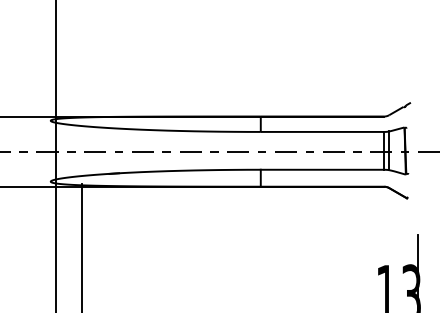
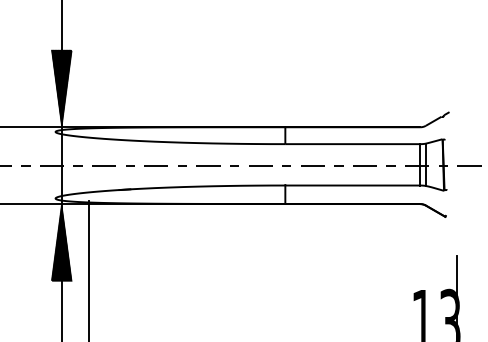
hatch: (56, 81) -> (61, 88), added
hatch: (56, 222) -> (61, 243), added

